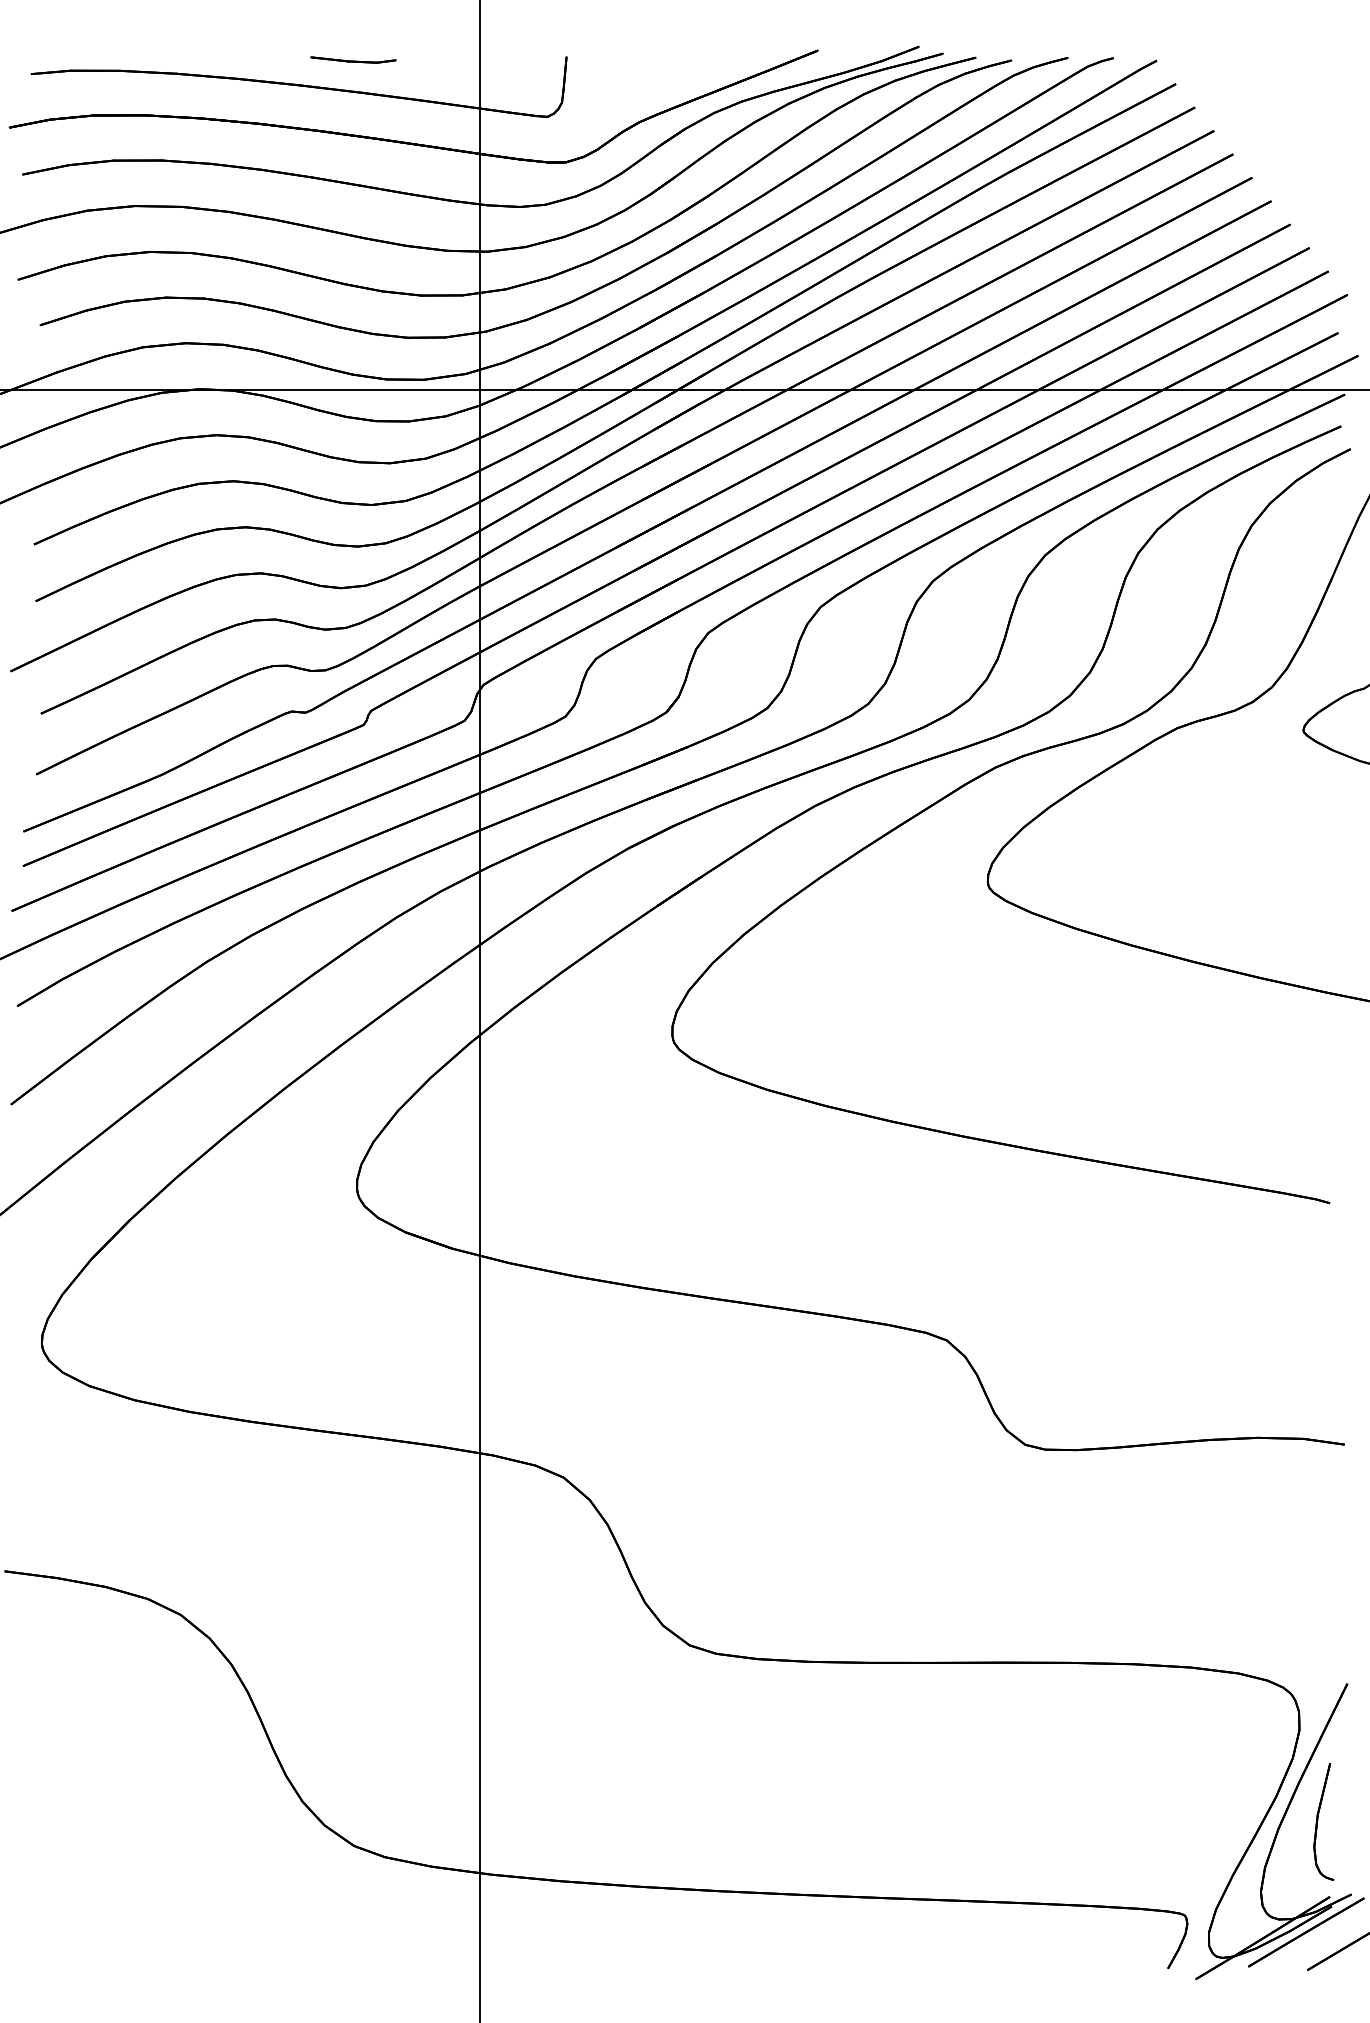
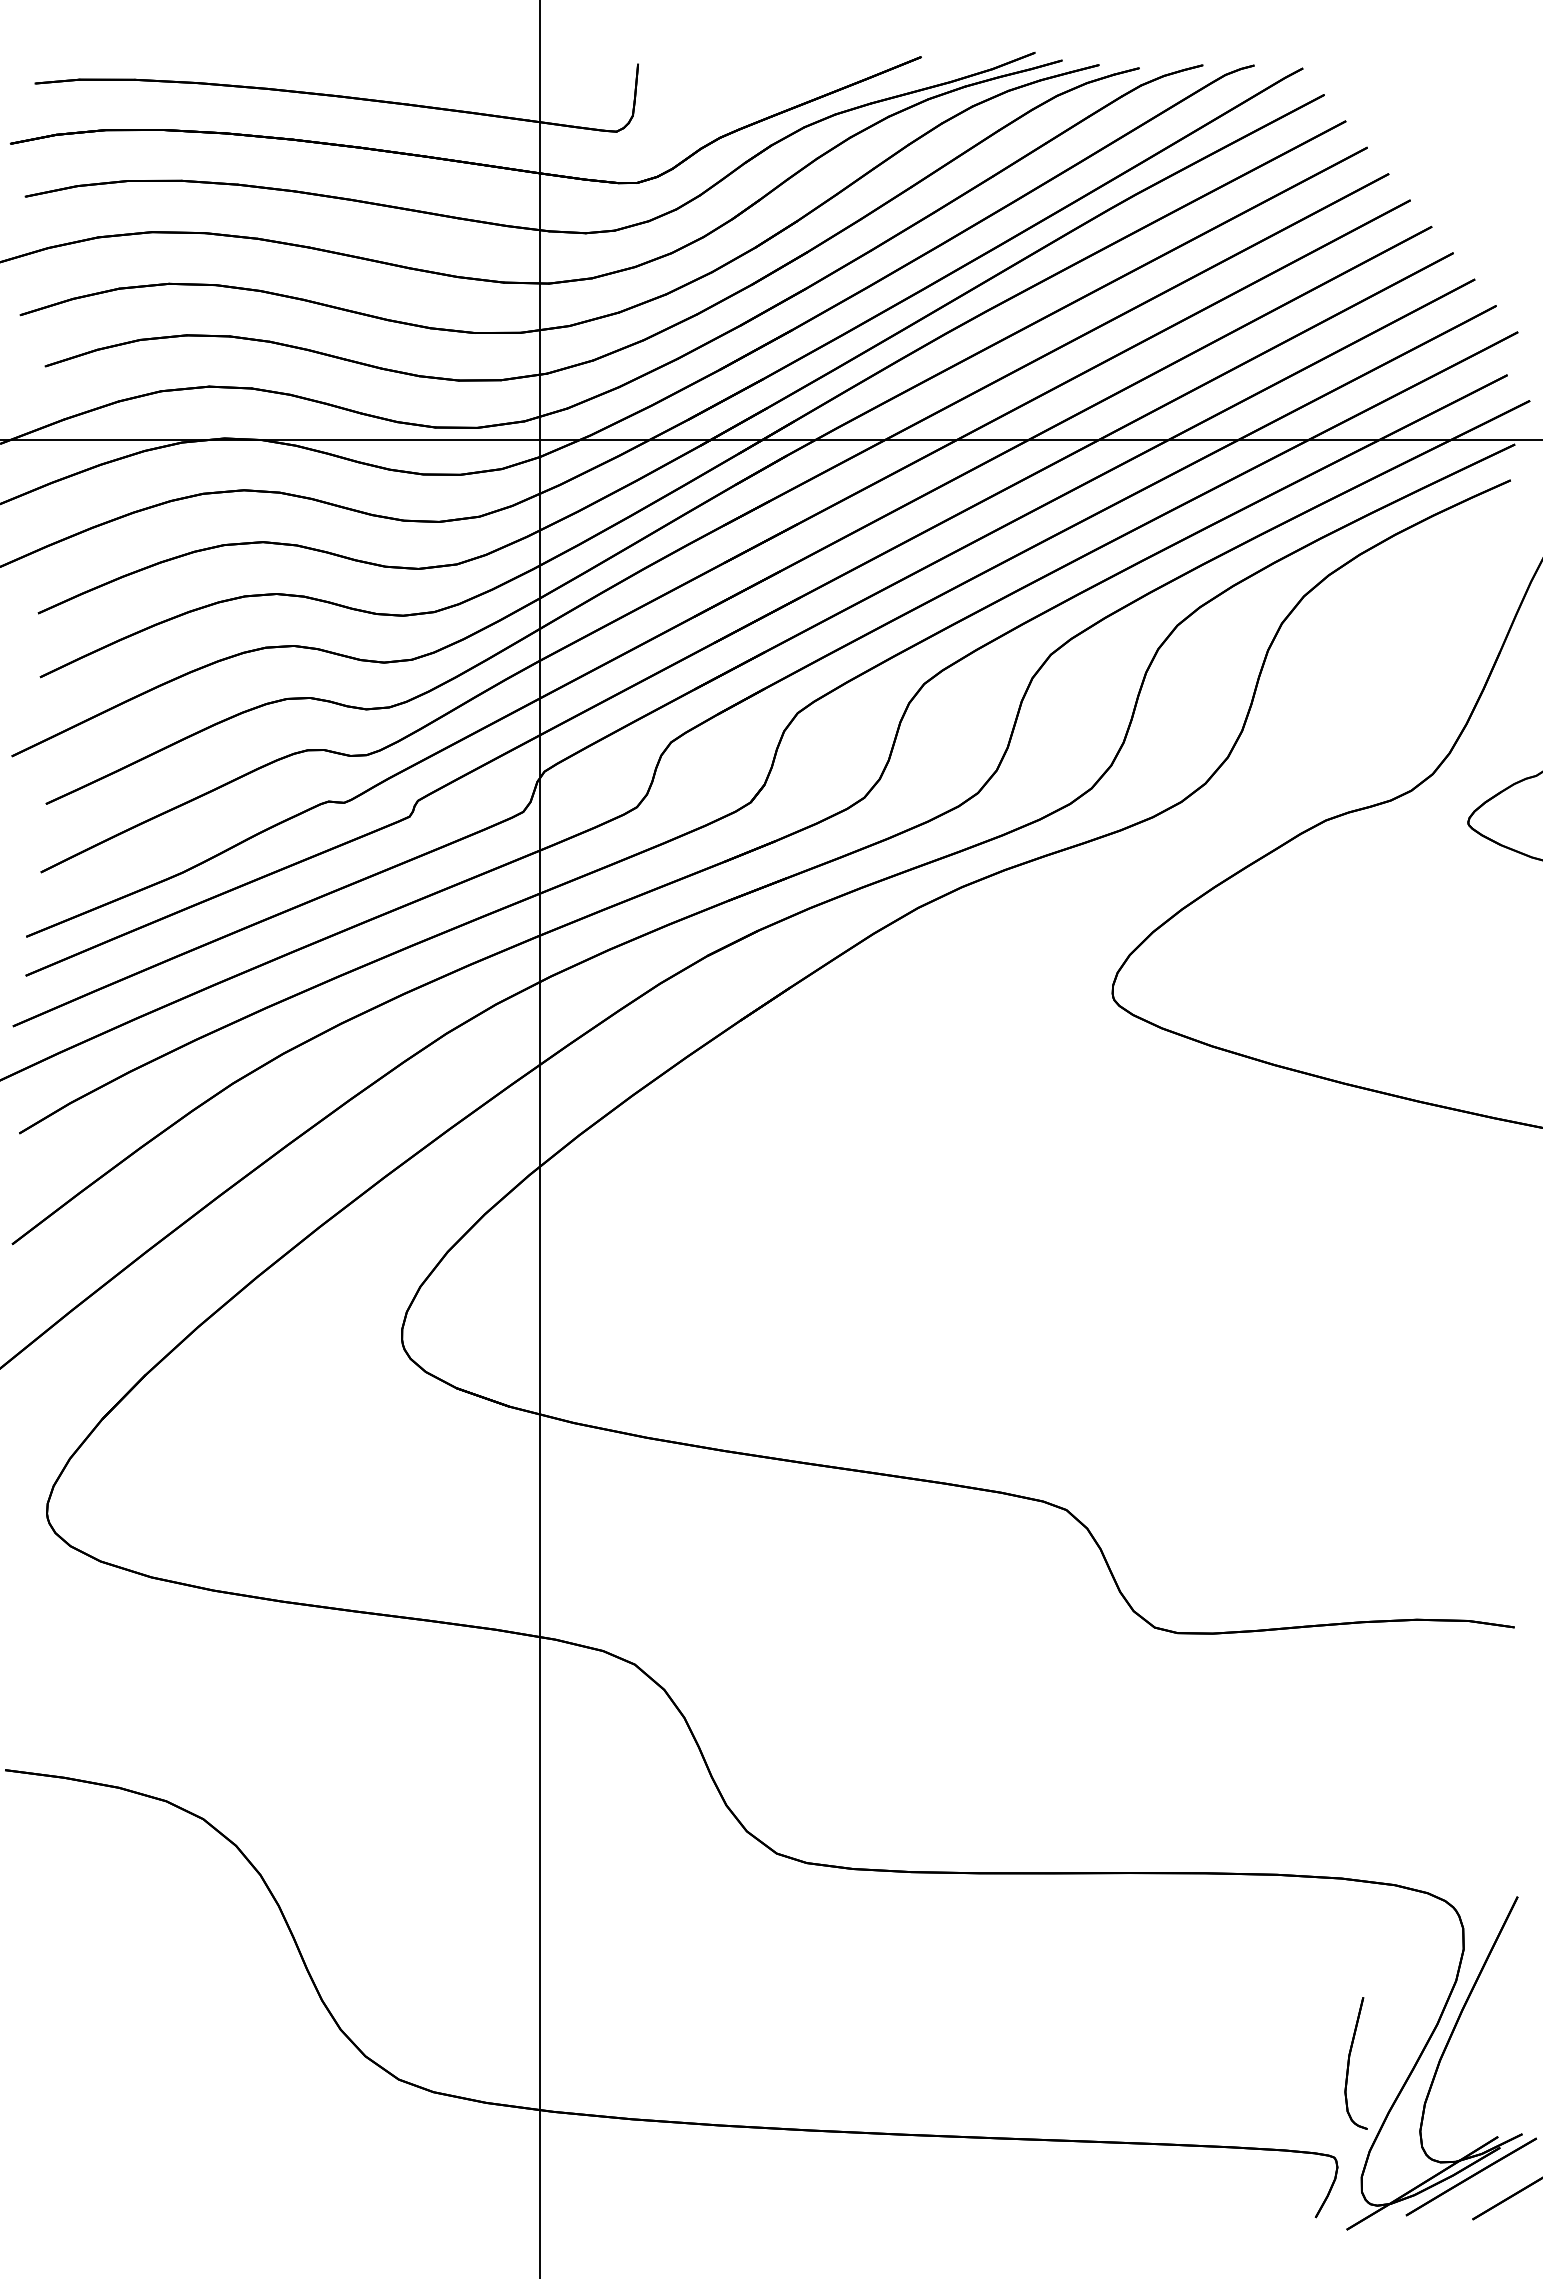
part: (353, 59) -> (397, 67), removed
part: (984, 775) -> (1108, 873), removed
part: (1323, 1821) -> (1355, 2063), moved

